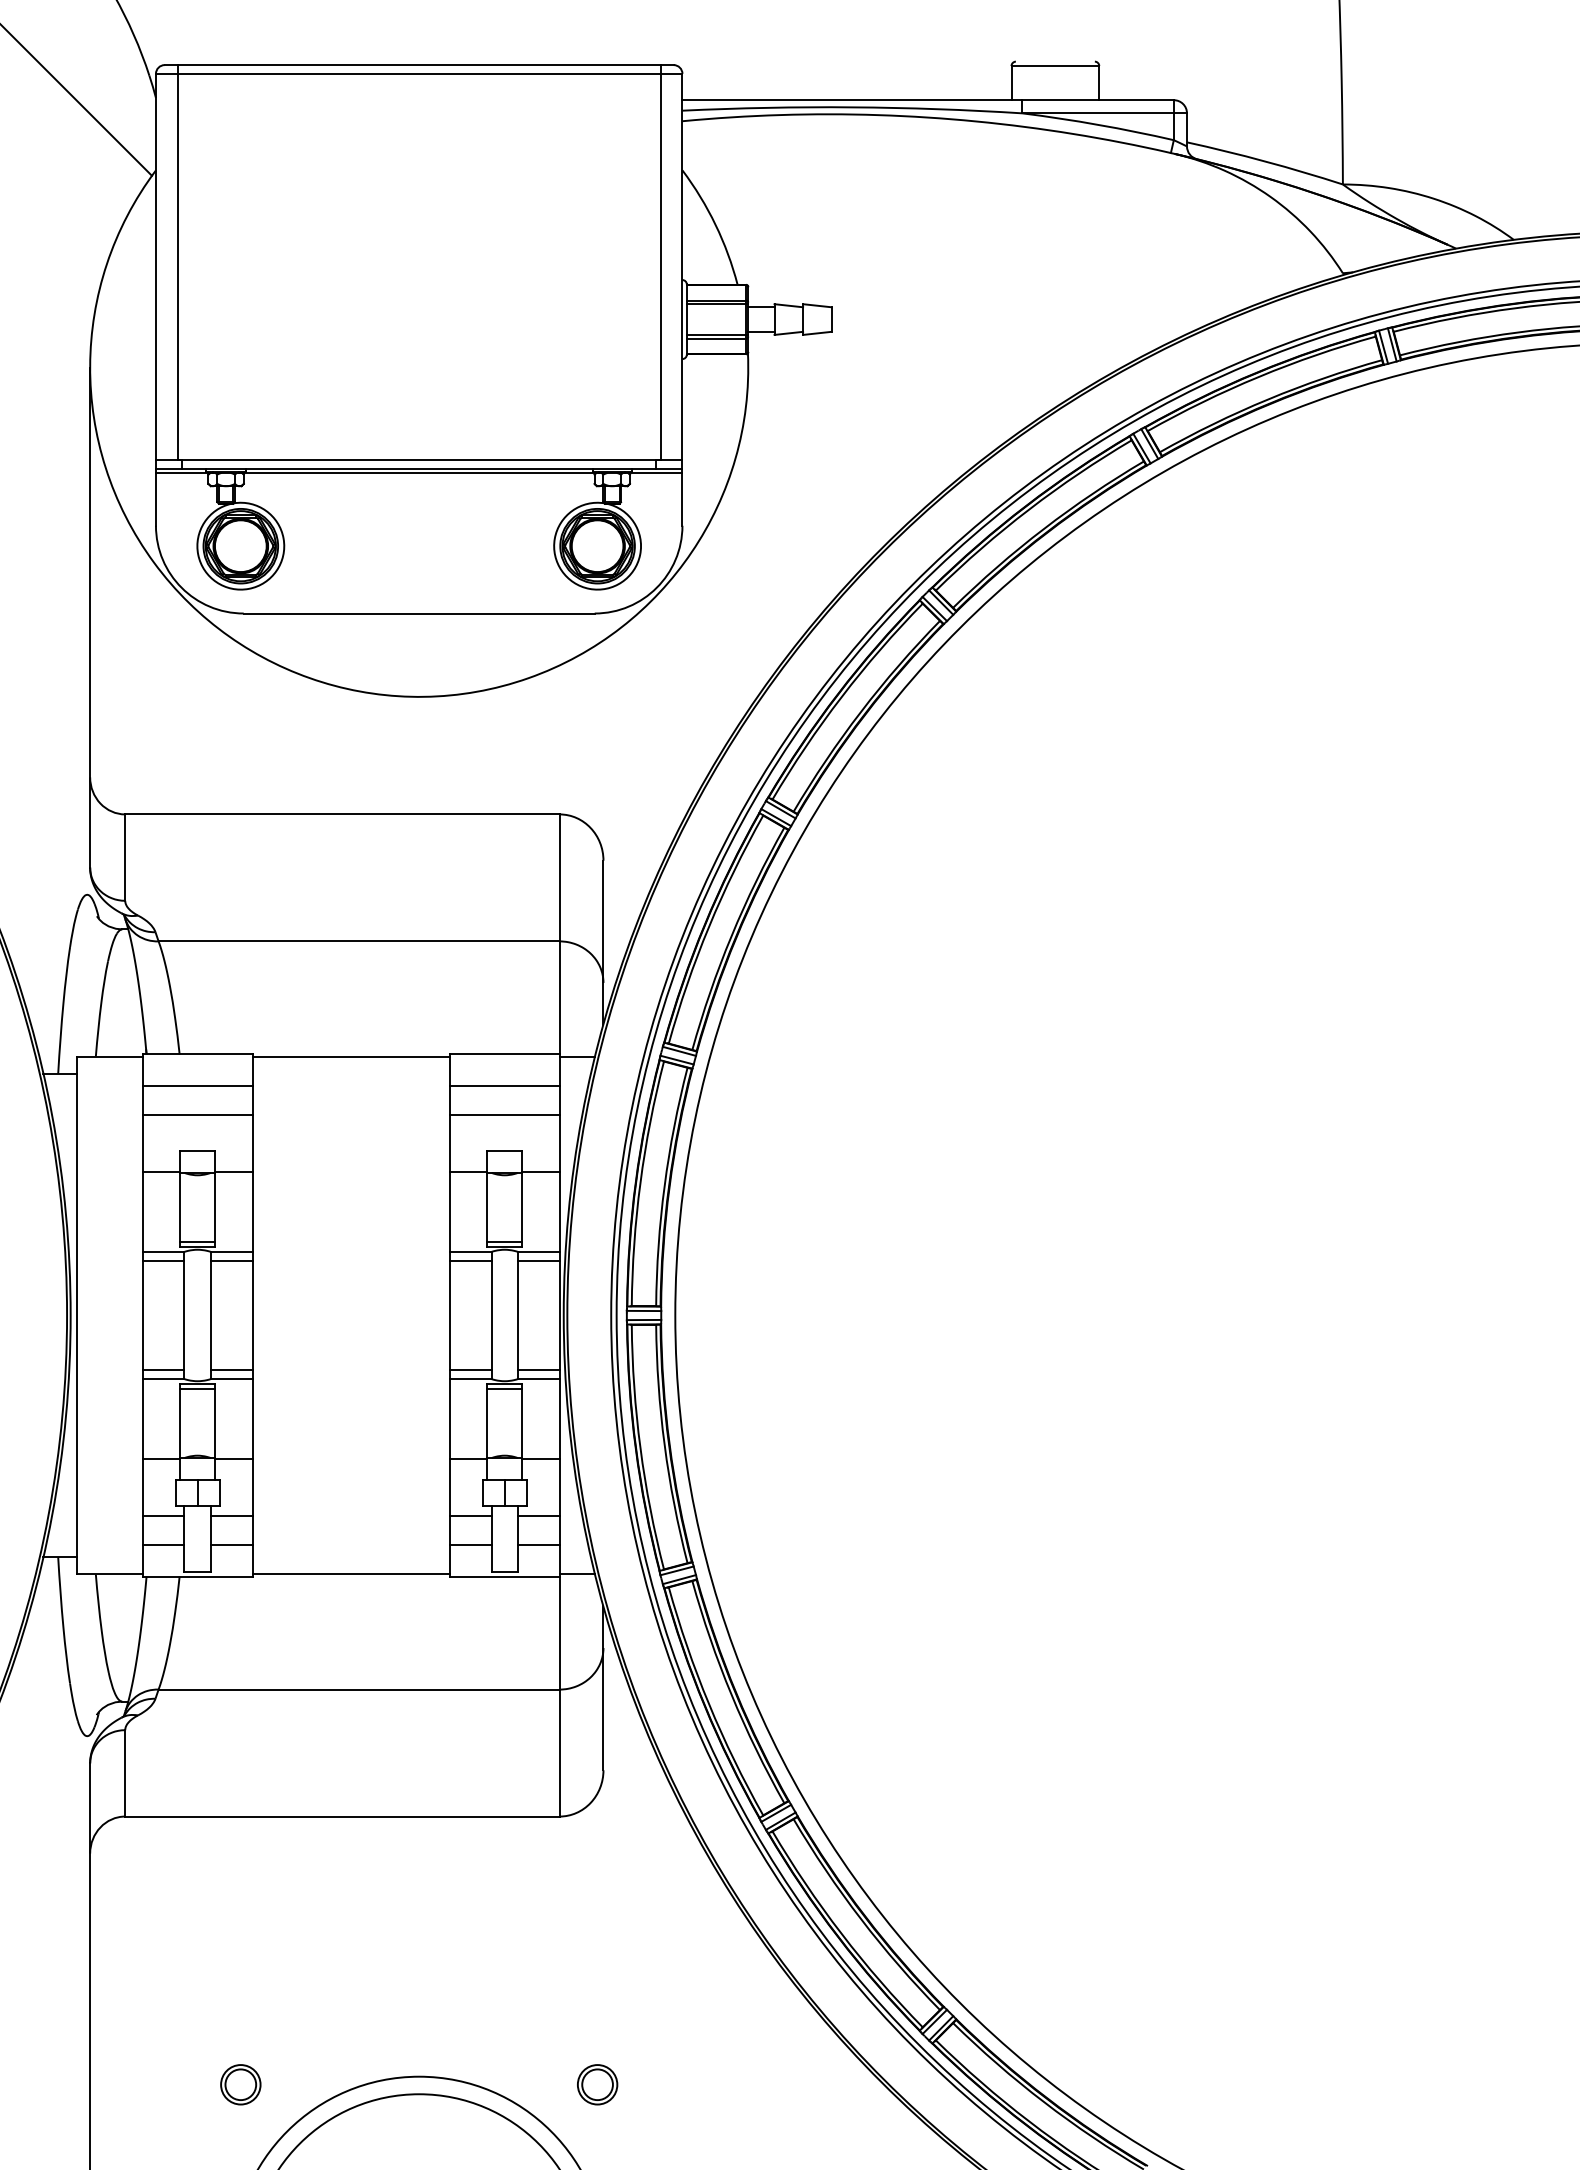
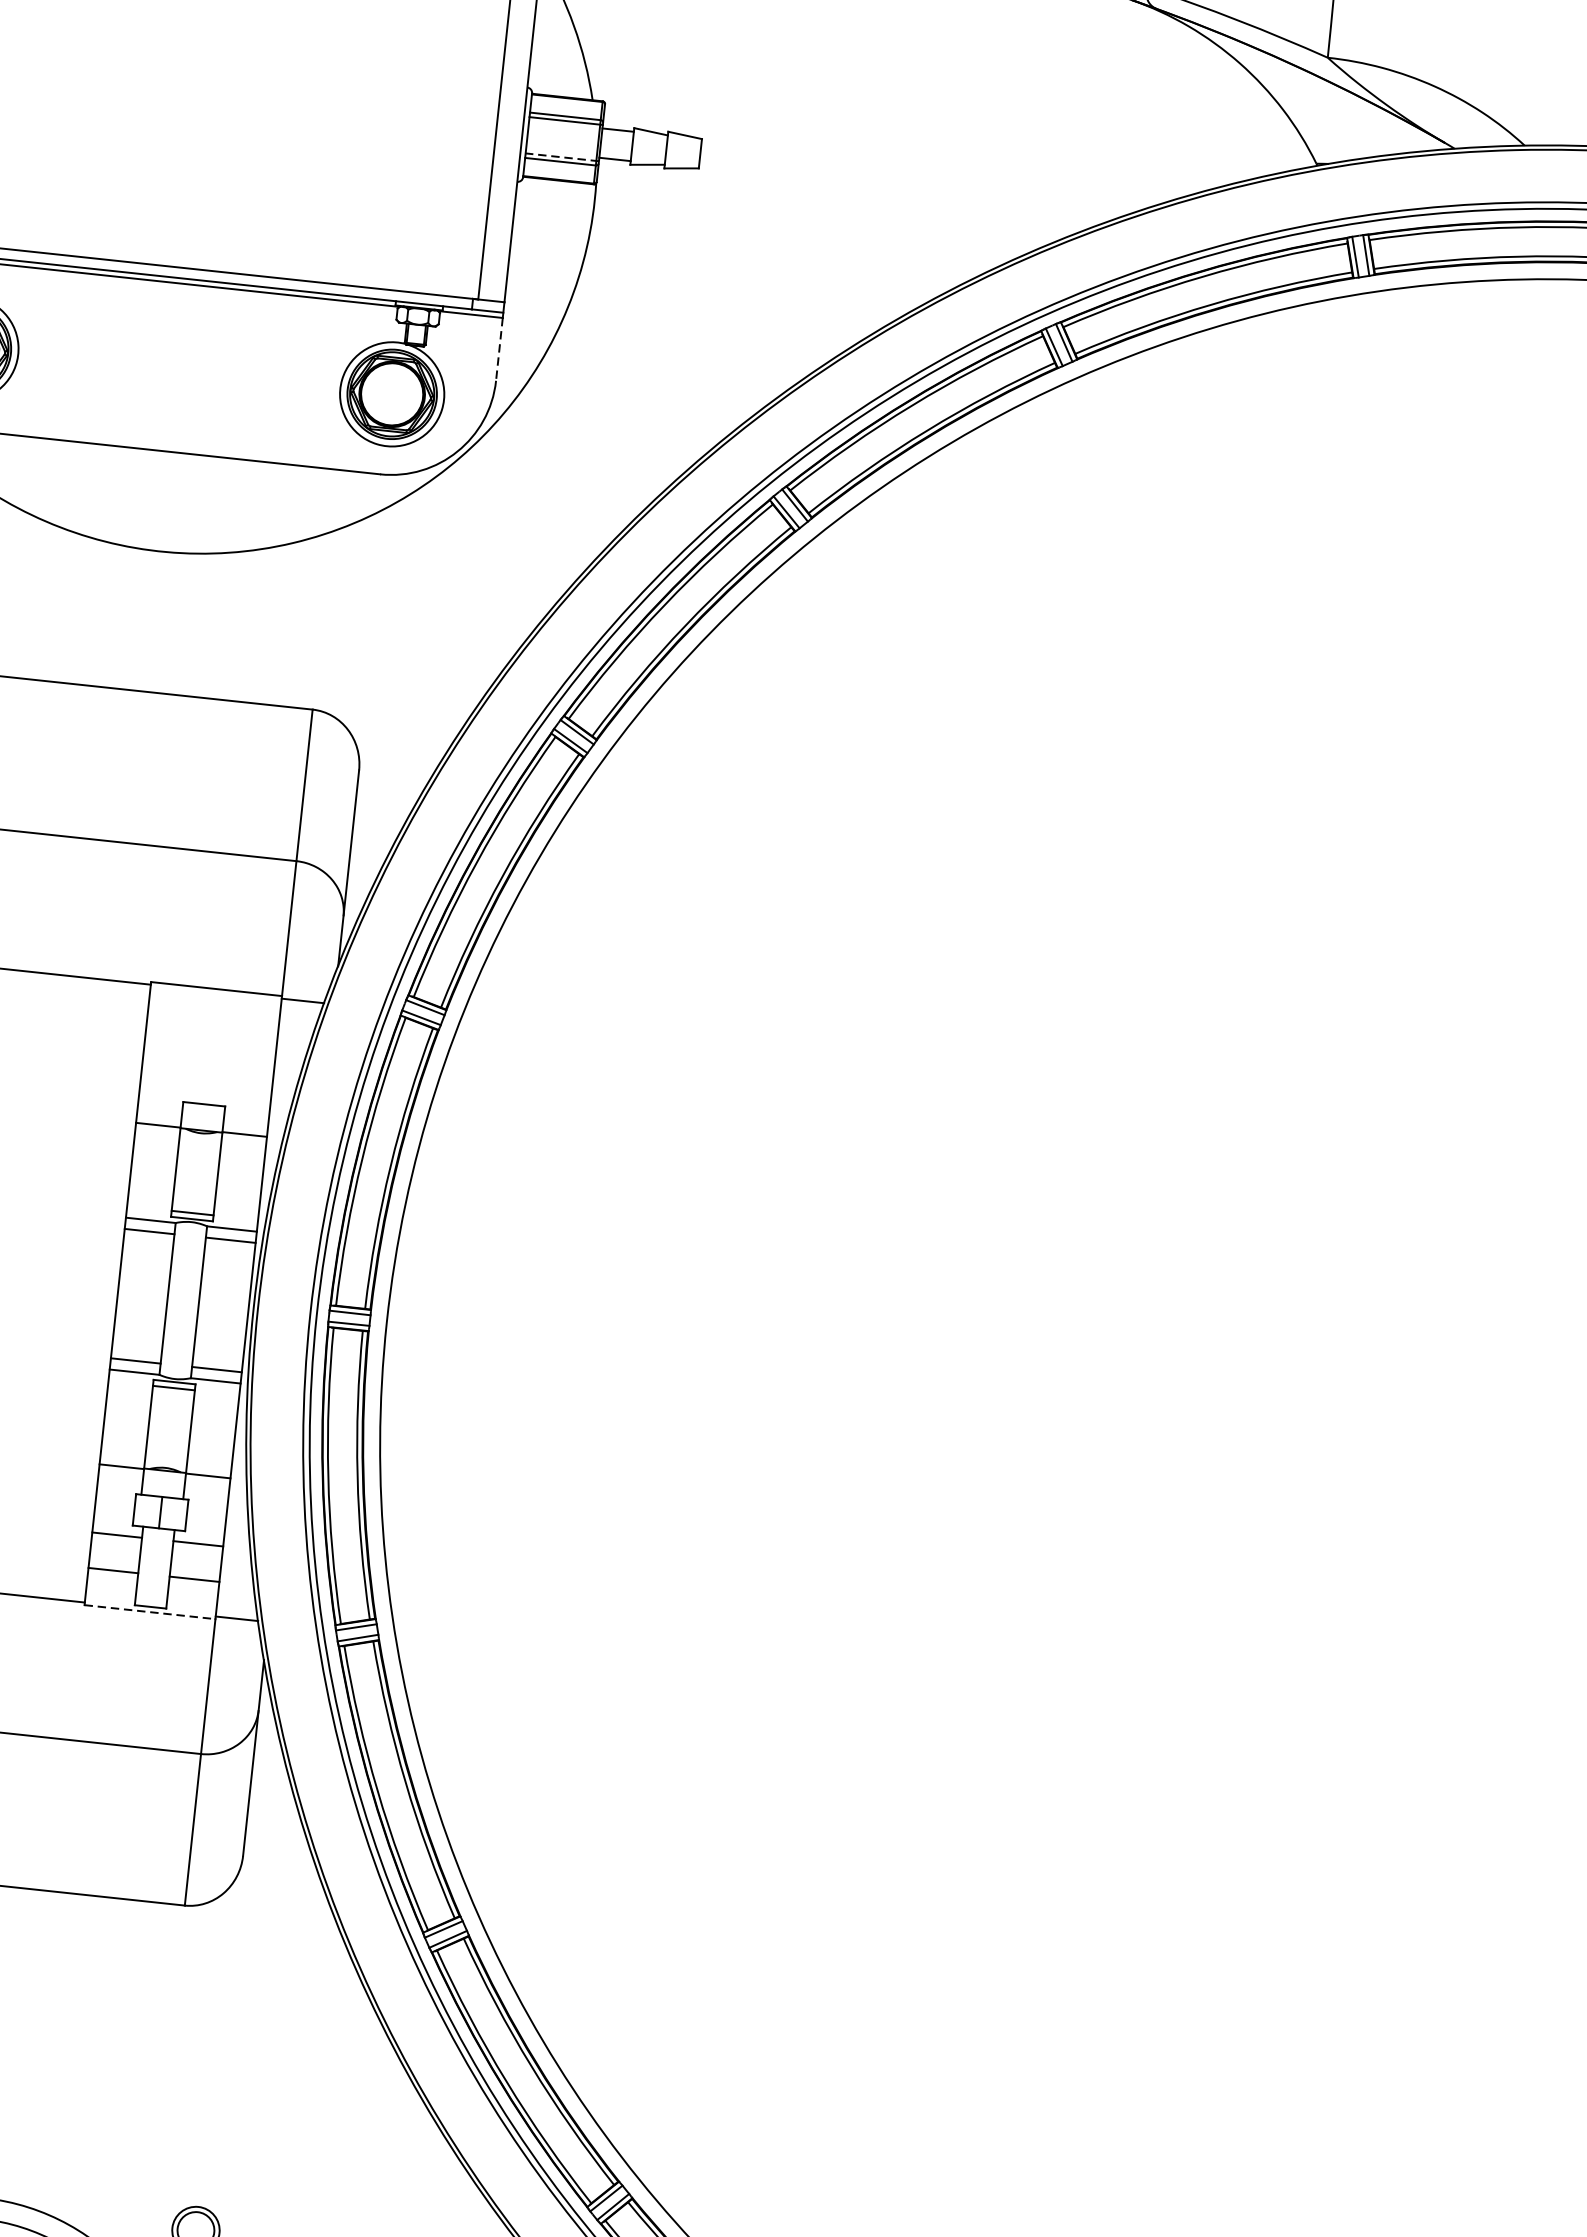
line: (717, 334) -> (562, 157), solid -> dashed
line: (682, 499) -> (499, 349), solid -> dashed
line: (504, 1085) -> (212, 1026), removed
line: (504, 1115) -> (208, 1061), removed
line: (504, 1576) -> (149, 1612), solid -> dashed

